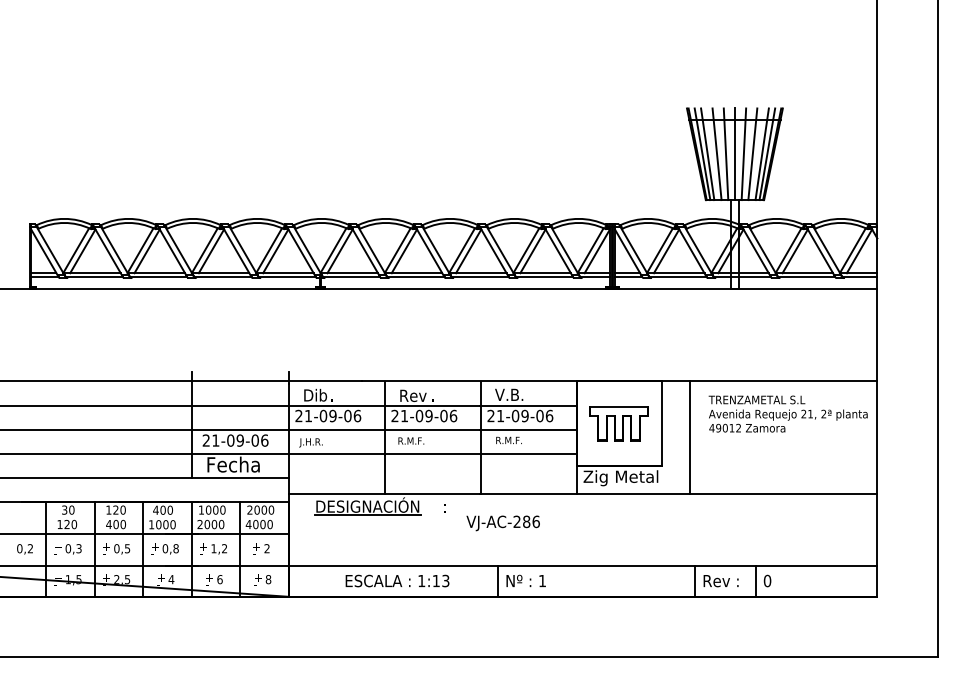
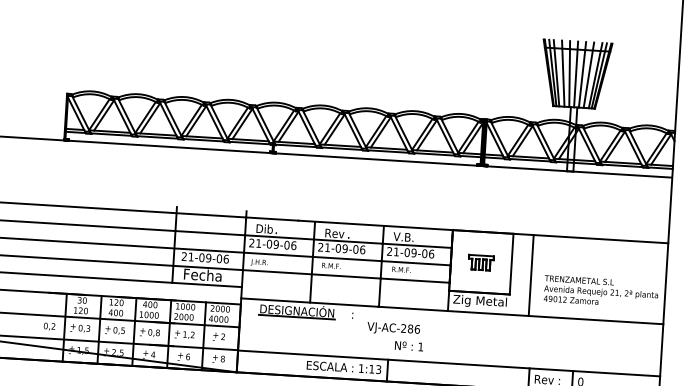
text: (787, 413) -> (600, 291), moved
part: (618, 423) -> (480, 262), size x0.6
text: (397, 580) -> (344, 367), moved
text: (525, 580) -> (408, 345), moved

